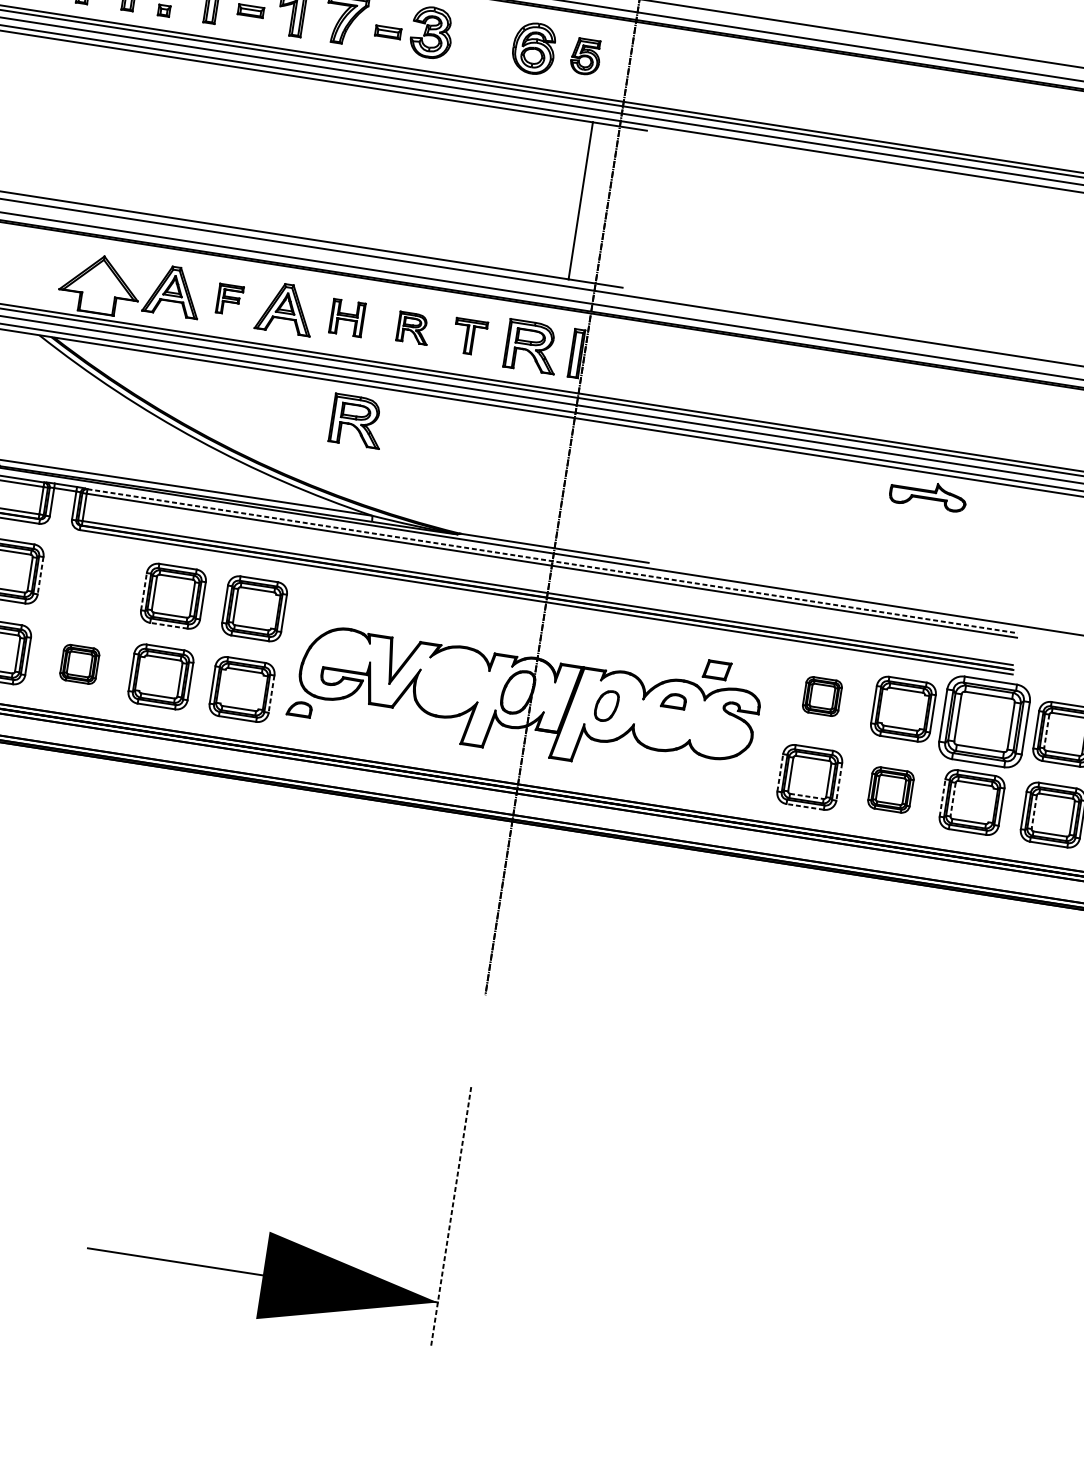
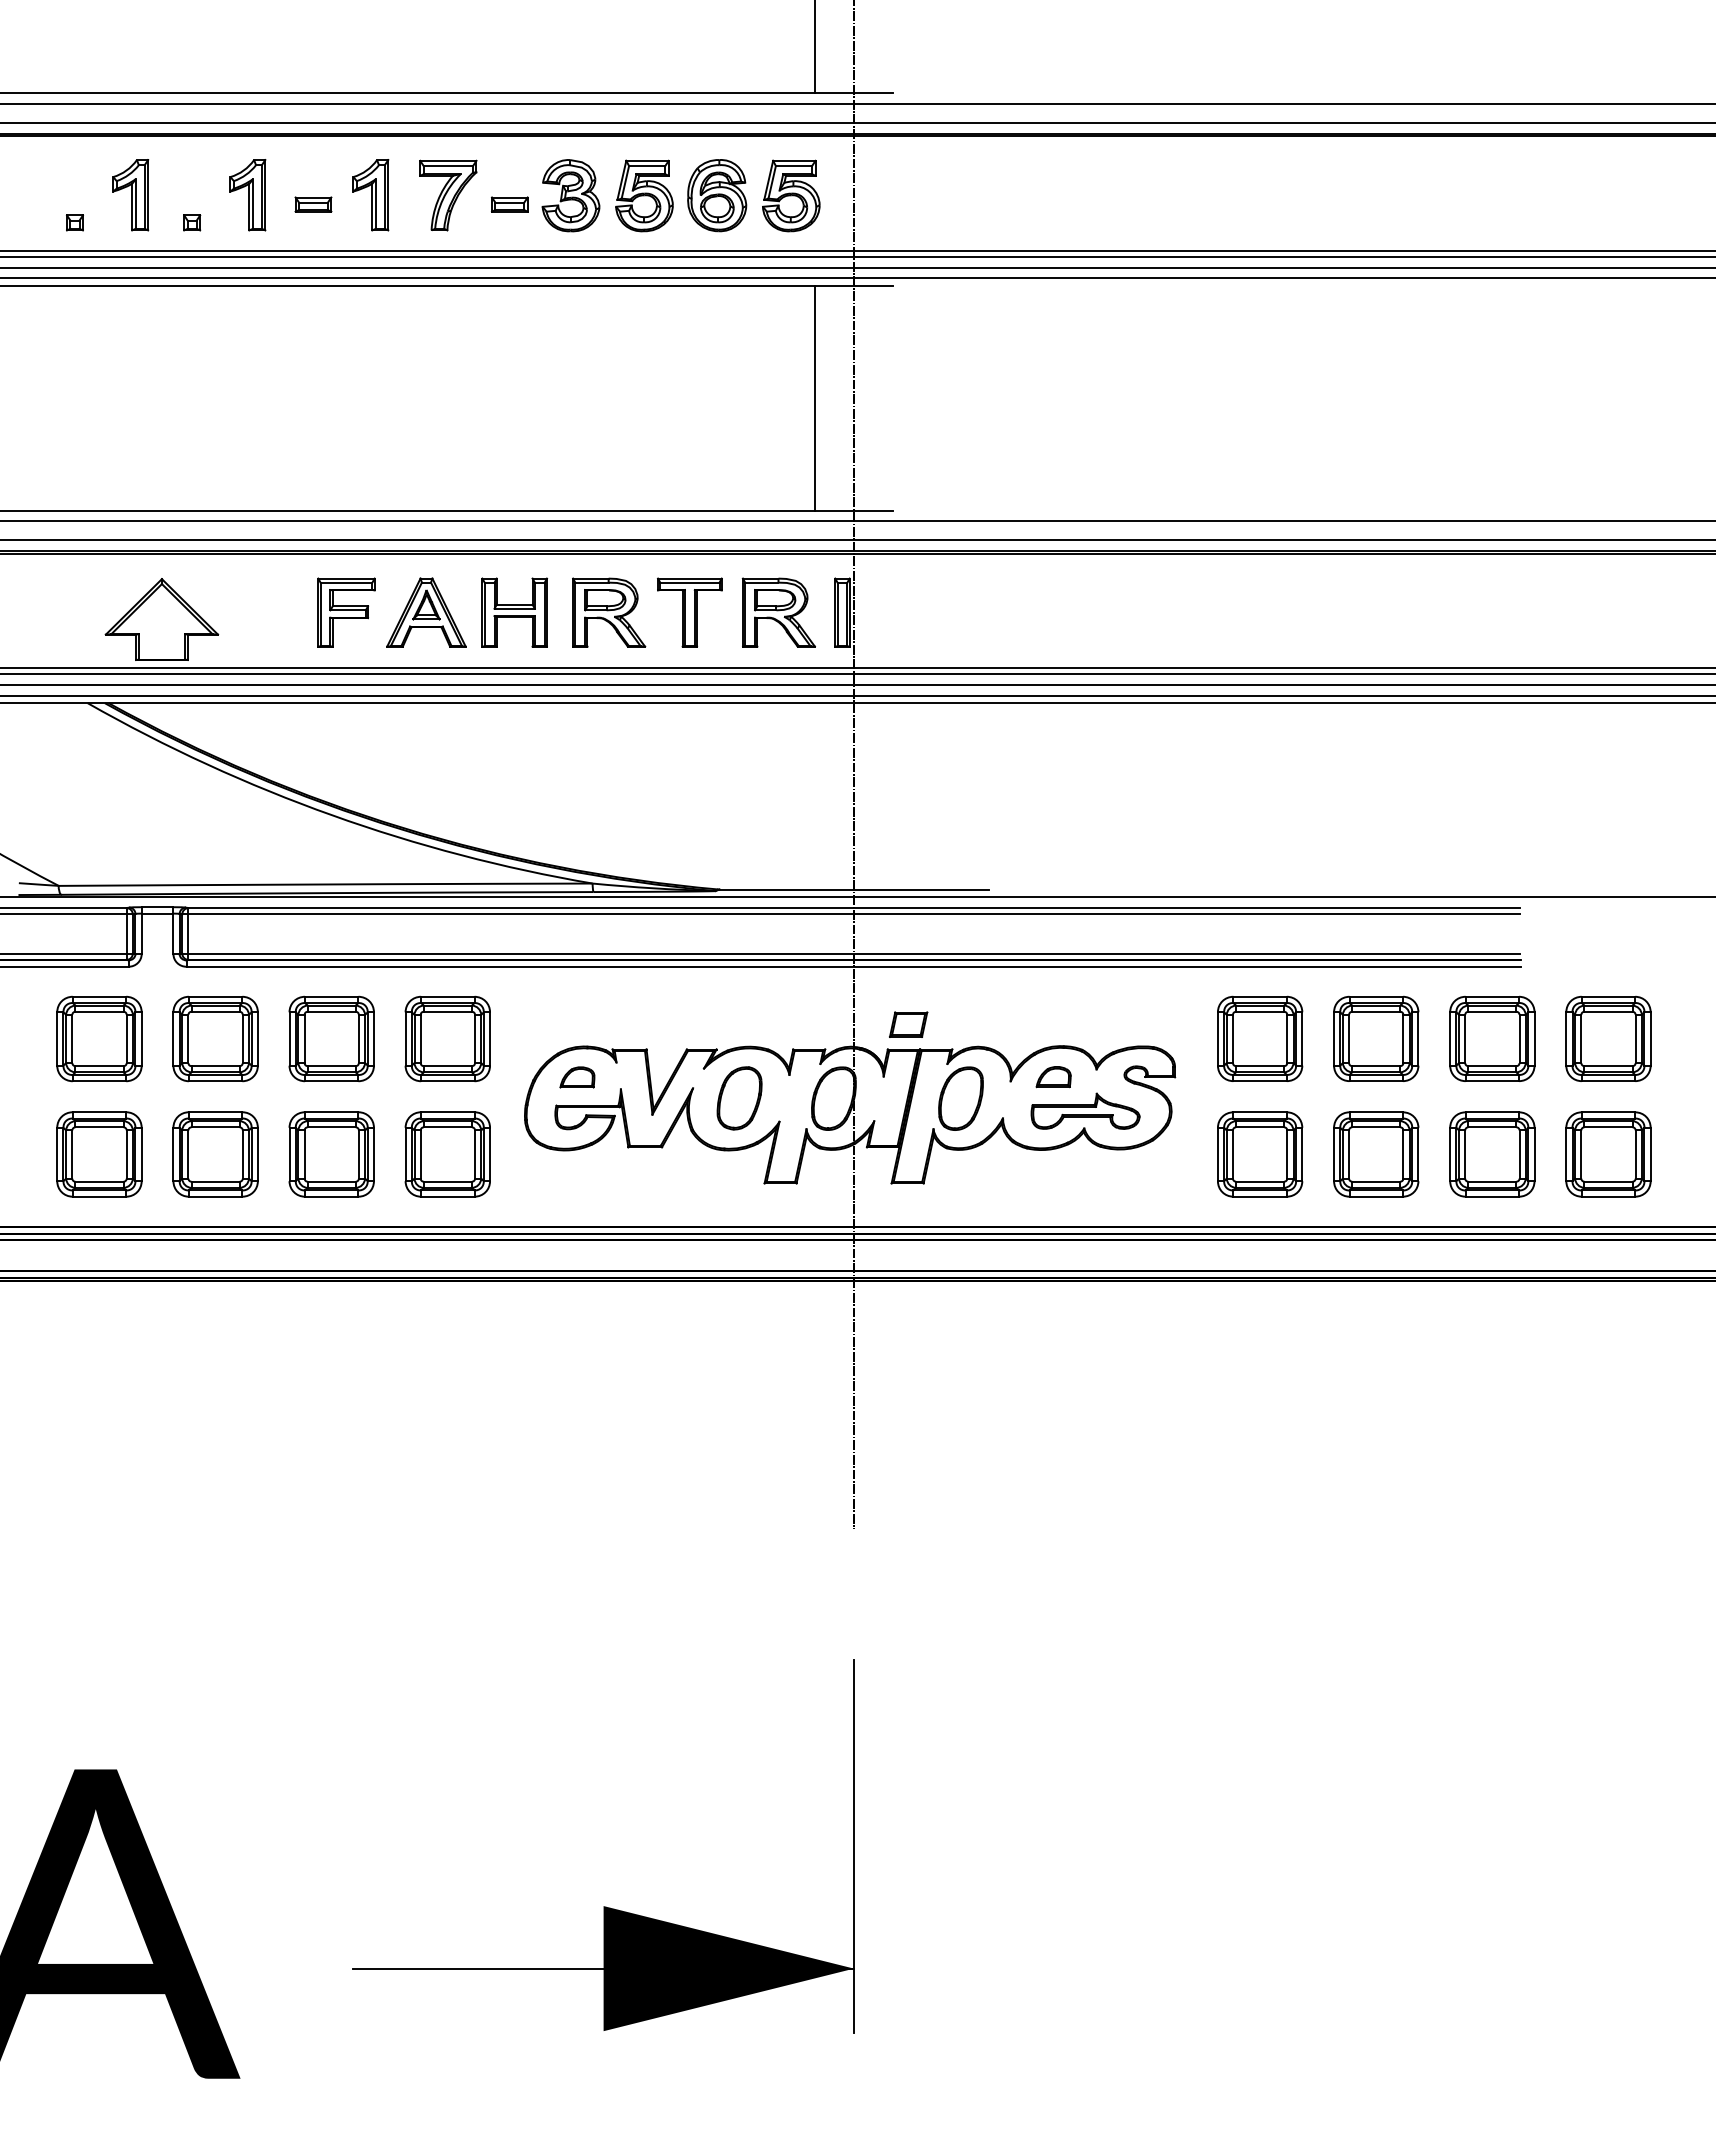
part: (483, 40) -> (644, 195), added
part: (586, 56) -> (791, 195), size x1.43
part: (173, 291) -> (265, 612), removed
part: (229, 299) -> (346, 612), size x1.67
part: (347, 317) -> (514, 612), size x1.43
part: (413, 328) -> (609, 612), size x1.67
part: (469, 336) -> (689, 612), size x1.43
part: (357, 421) -> (550, 754), removed
part: (928, 494) -> (1085, 1110), moved
line: (552, 561) -> (853, 908), dashed -> solid
line: (40, 575) -> (141, 1038), dashed -> solid
part: (92, 583) -> (215, 1038), added
line: (143, 591) -> (289, 1038), dashed -> solid
line: (273, 611) -> (475, 1038), added
line: (168, 625) -> (331, 1081), dashed -> solid
part: (79, 664) -> (215, 1154), size x1.67
part: (717, 670) -> (908, 1024), moved
line: (141, 674) -> (304, 1154), added
part: (451, 681) -> (739, 1098), added
line: (222, 686) -> (420, 1154), added
line: (261, 692) -> (475, 1154), added
line: (271, 694) -> (490, 1154), dashed -> solid
part: (822, 696) -> (1260, 1038), size x1.67
part: (606, 705) -> (960, 1098), size x1.43
line: (884, 706) -> (1349, 1038), added
part: (299, 709) -> (577, 1077), moved
line: (922, 711) -> (1403, 1038), added
part: (984, 721) -> (1492, 1038), size x0.71
line: (1046, 731) -> (1581, 1039), dashed -> solid
line: (779, 772) -> (1217, 1154), dashed -> solid
line: (839, 782) -> (1302, 1154), dashed -> solid
part: (891, 790) -> (1376, 1154), size x1.43
line: (807, 796) -> (1260, 1181), dashed -> solid
line: (942, 798) -> (1450, 1154), dashed -> solid
line: (953, 800) -> (1465, 1155), dashed -> solid
line: (991, 805) -> (1519, 1154), added
line: (805, 806) -> (1260, 1196), dashed -> solid
line: (1034, 812) -> (1581, 1155), dashed -> solid
line: (451, 1217) -> (854, 1847), dashed -> solid

